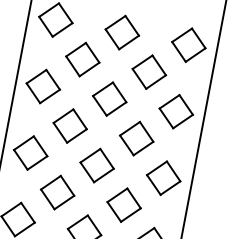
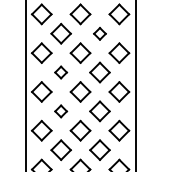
part: (148, 71) -> (99, 33), size x0.6
part: (69, 125) -> (60, 72), size x0.6
part: (56, 192) -> (60, 111), size x0.6

